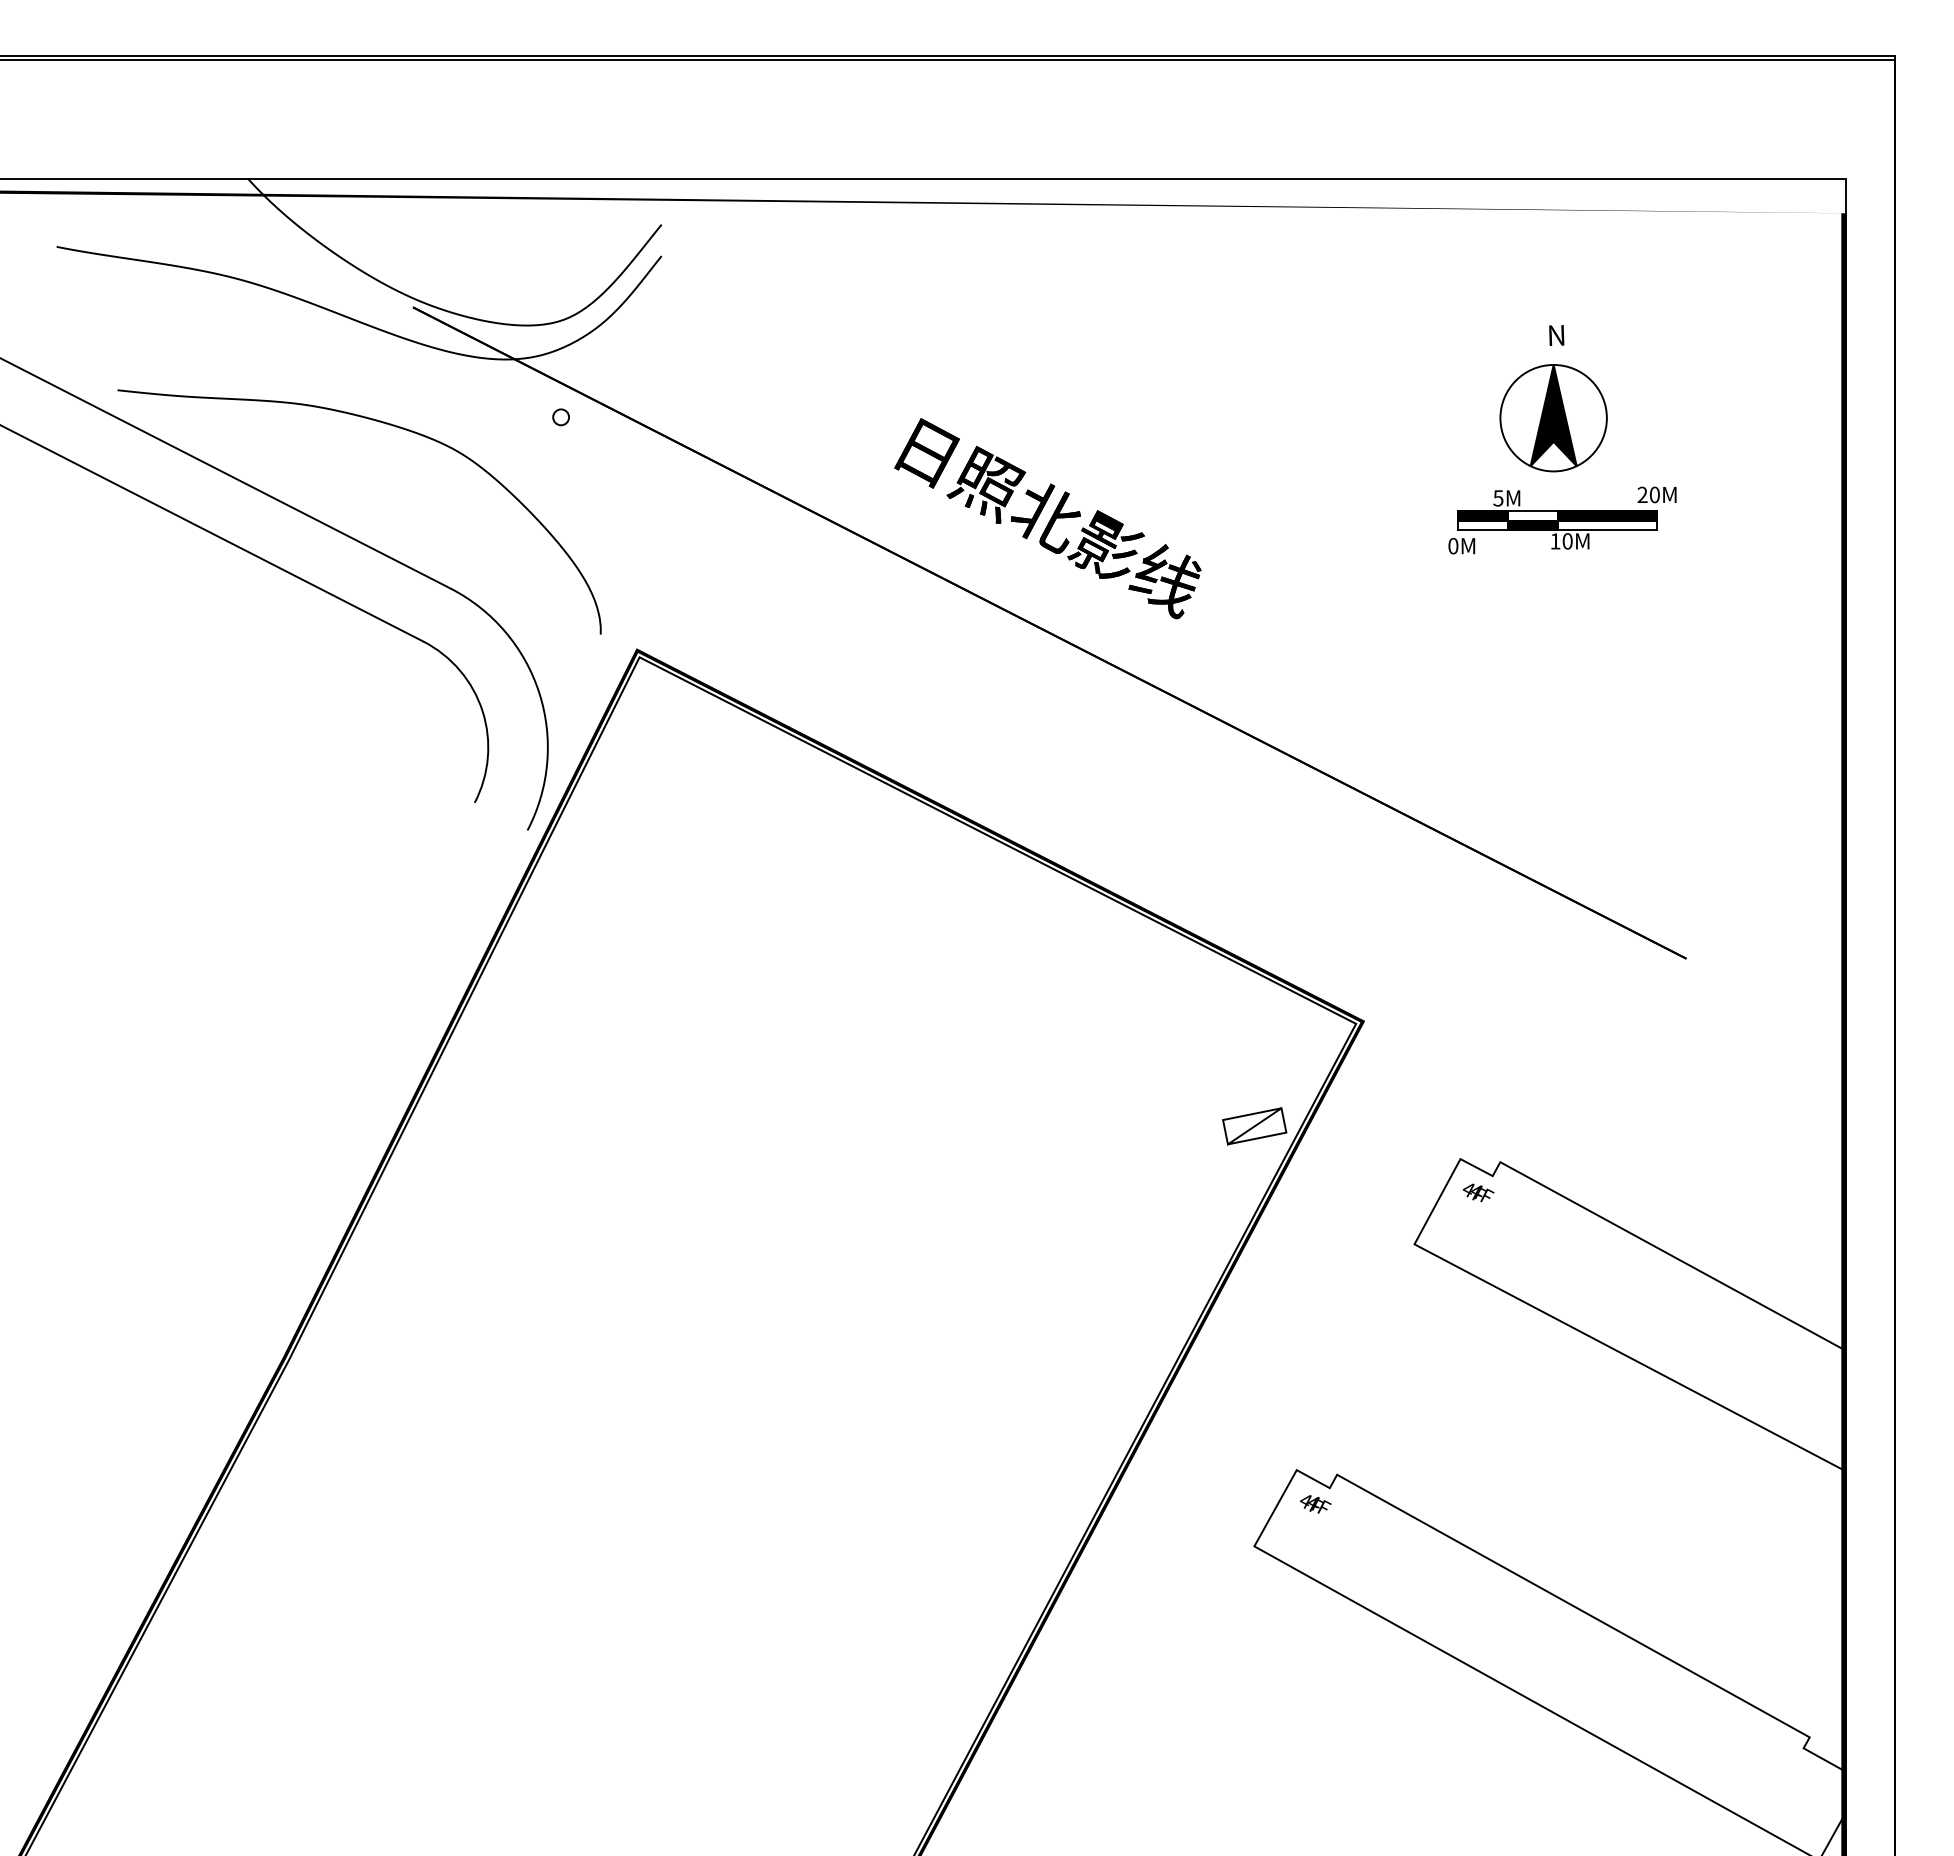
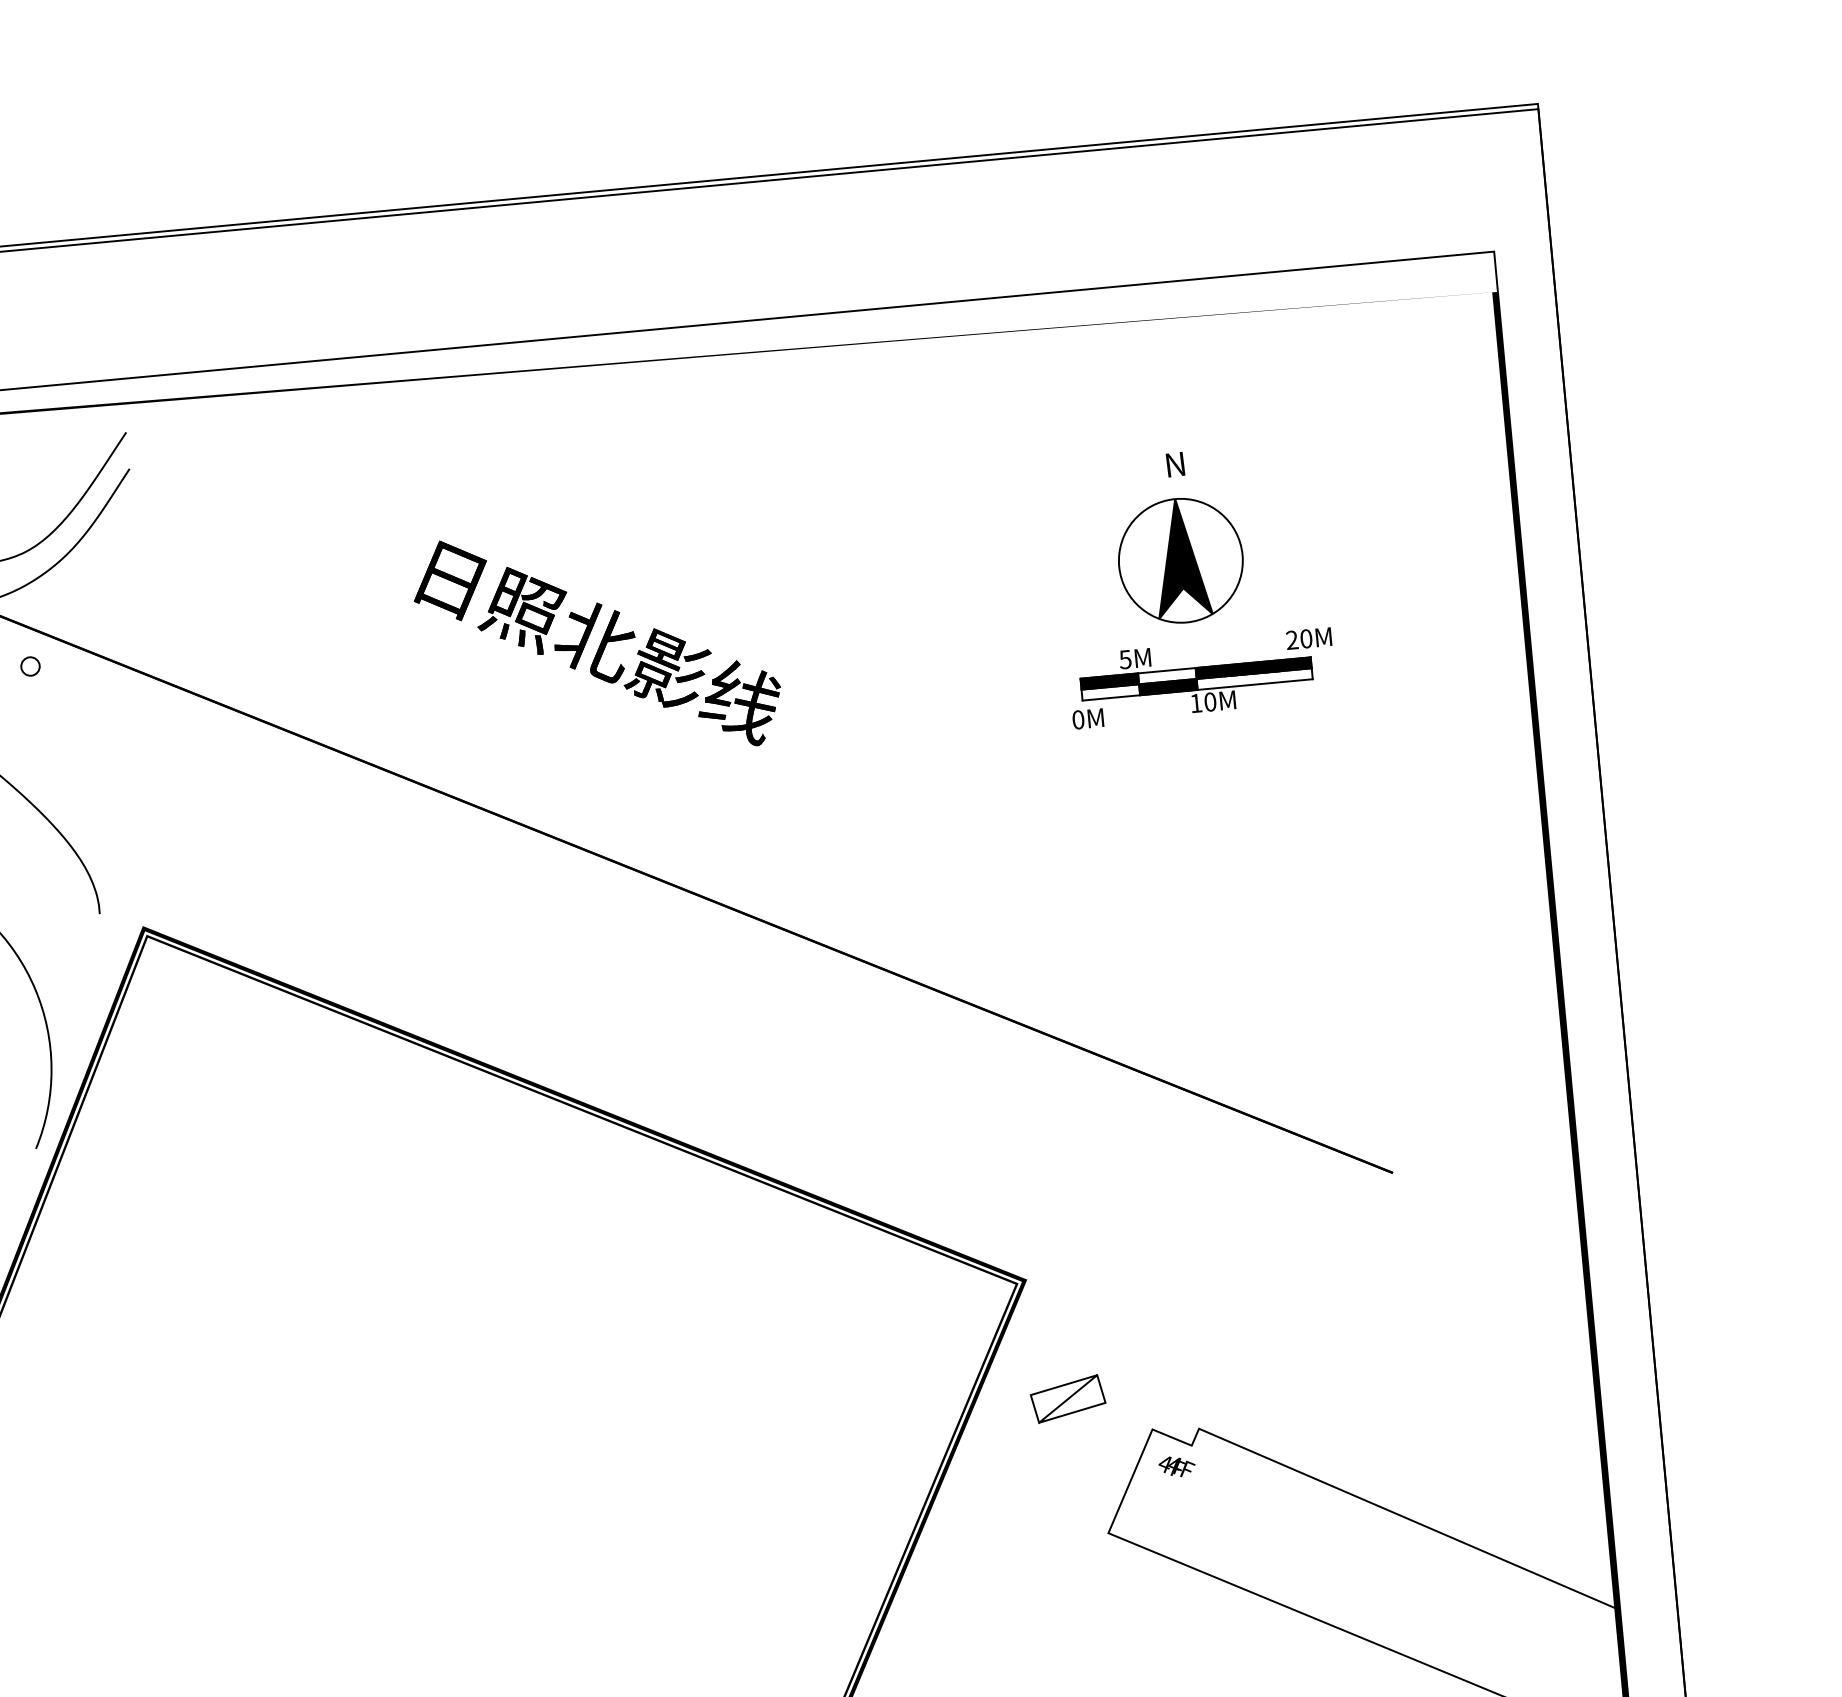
text: (1047, 518) -> (596, 643), moved
curve: (1254, 1126) -> (1067, 1399), moved

